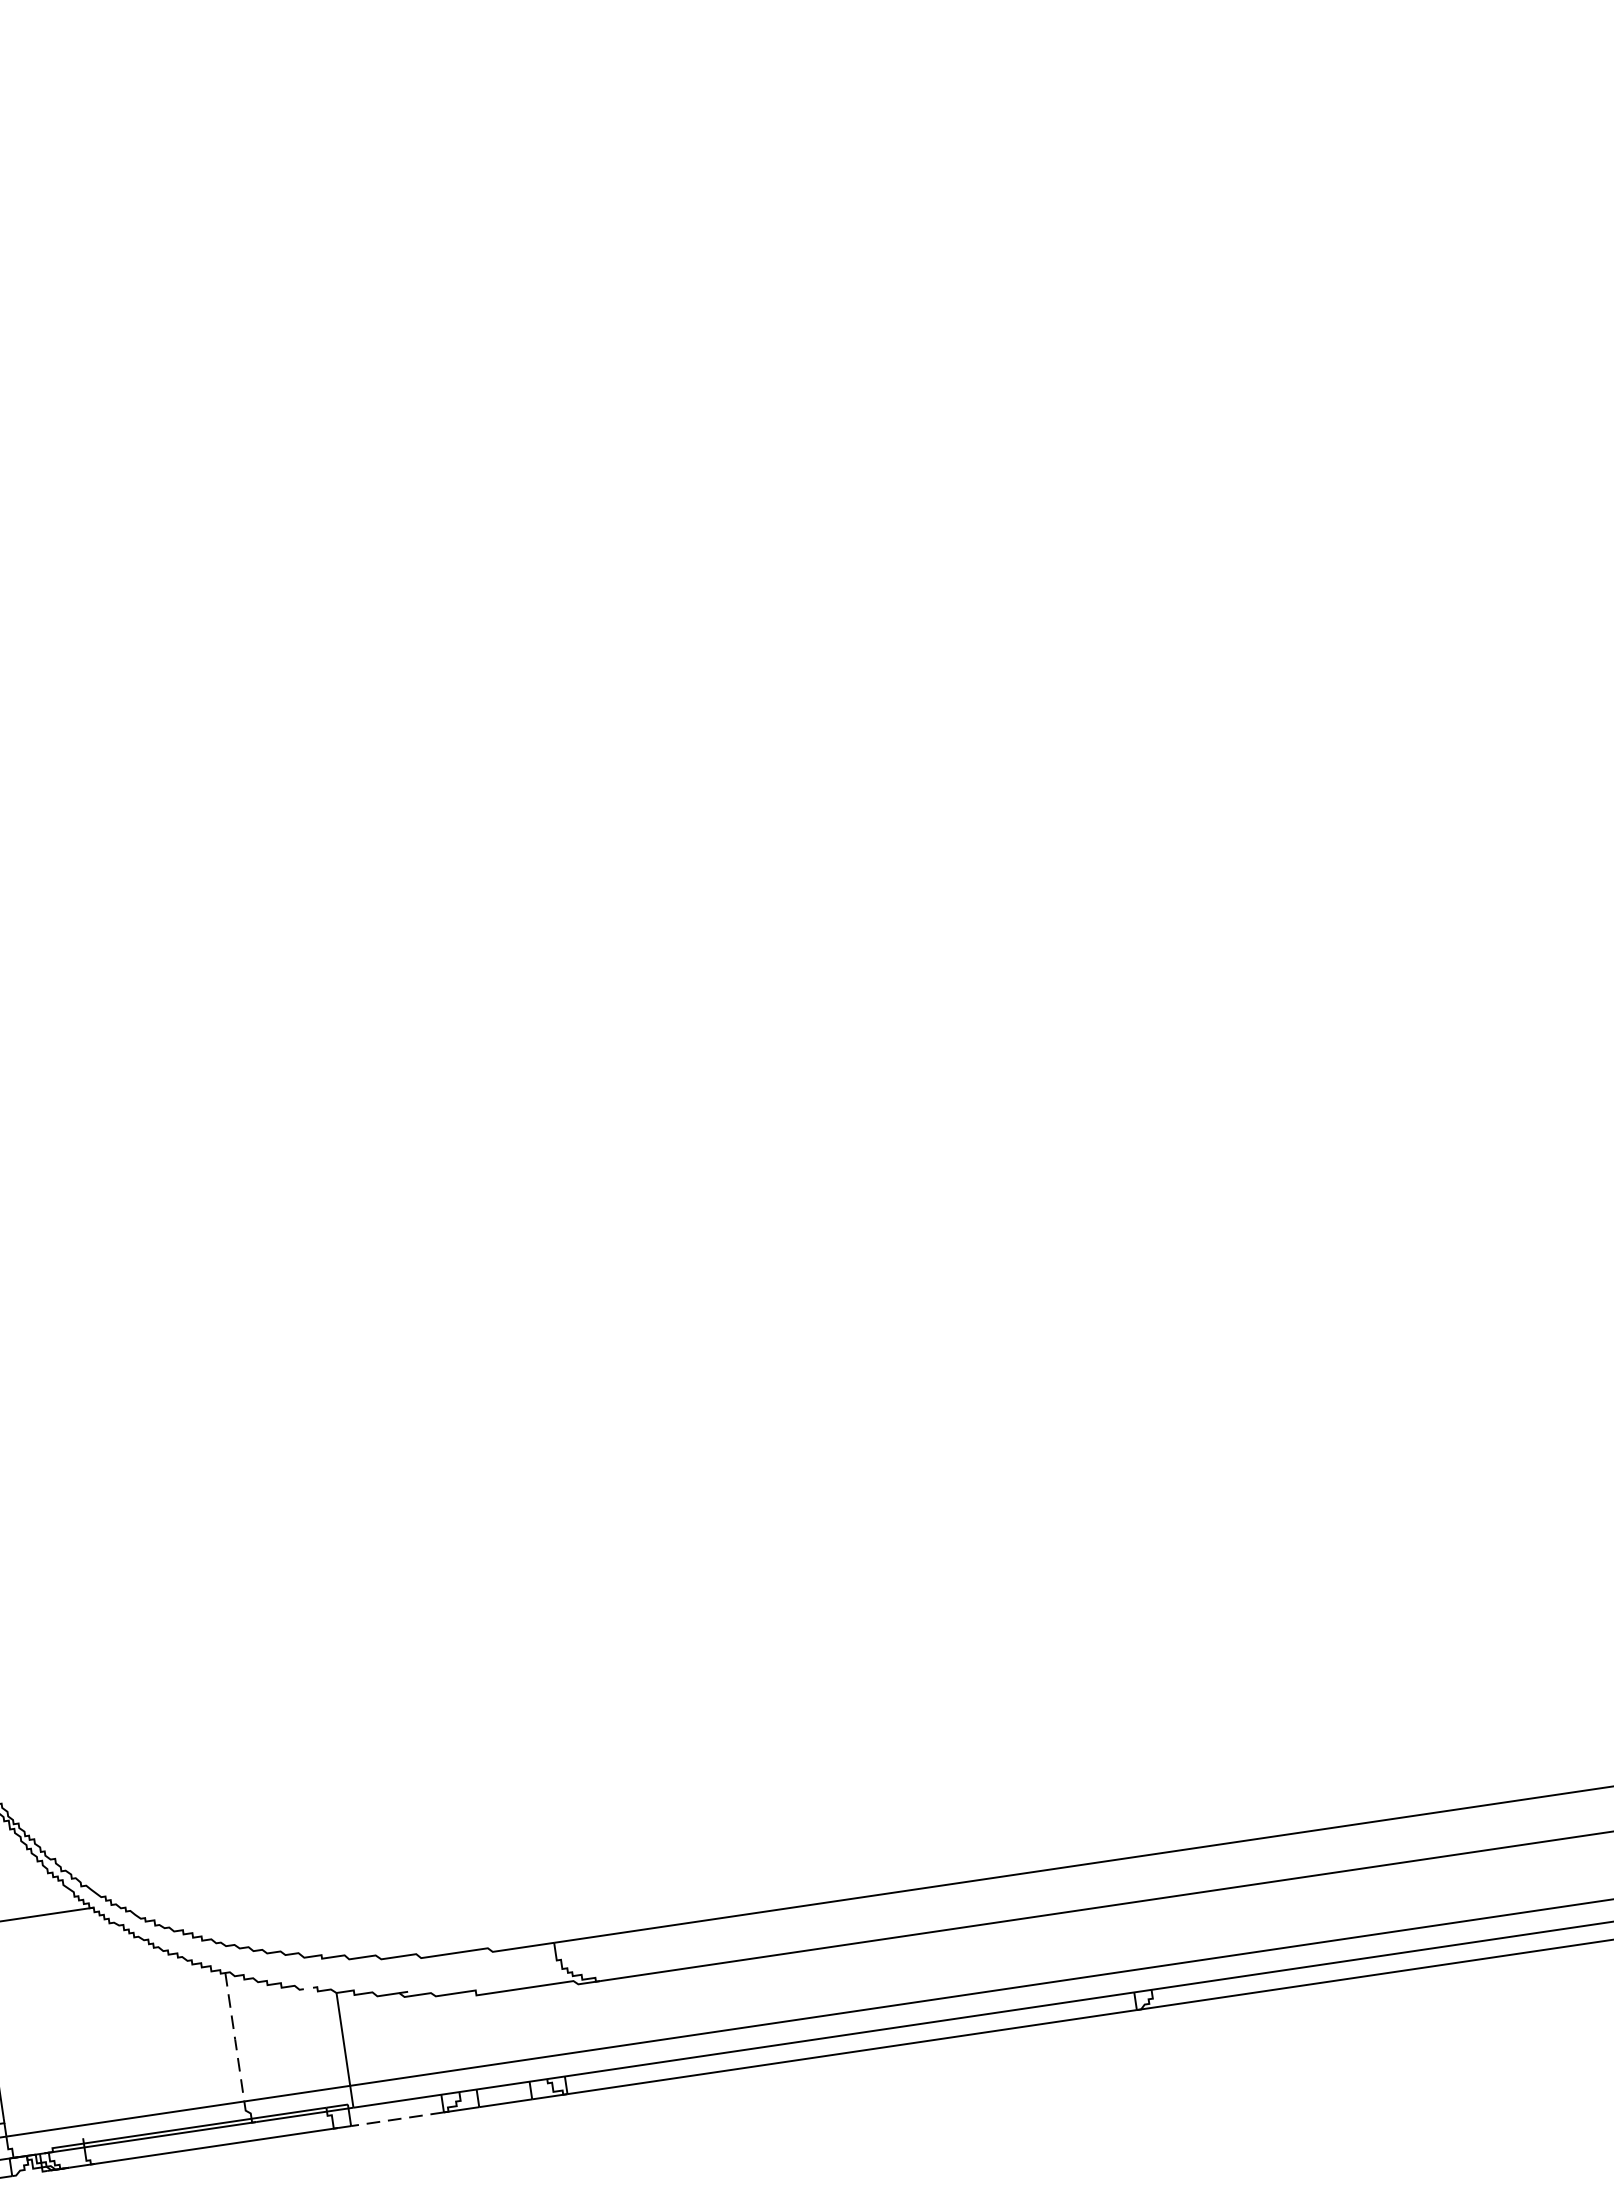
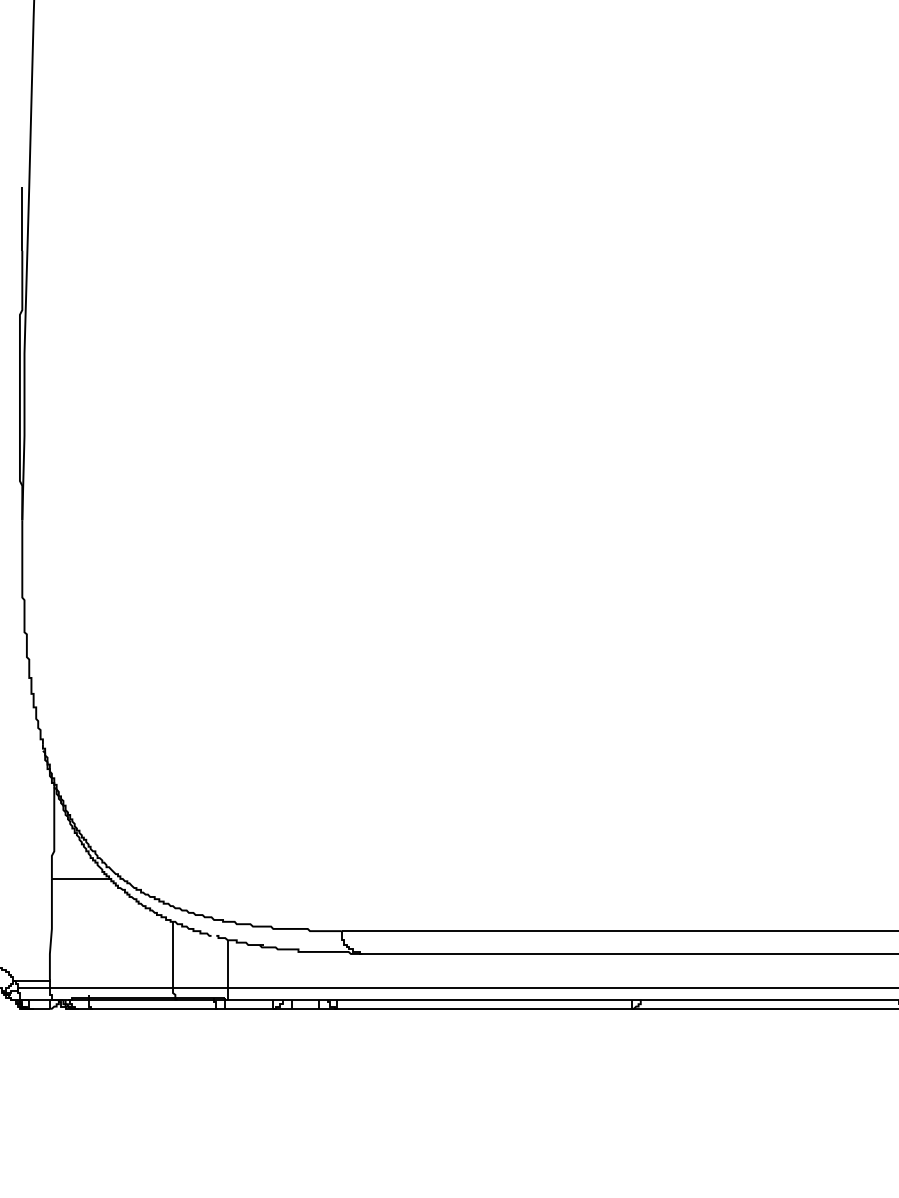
line: (235, 2037) -> (173, 955), dashed -> solid
line: (395, 2118) -> (248, 1008), dashed -> solid

